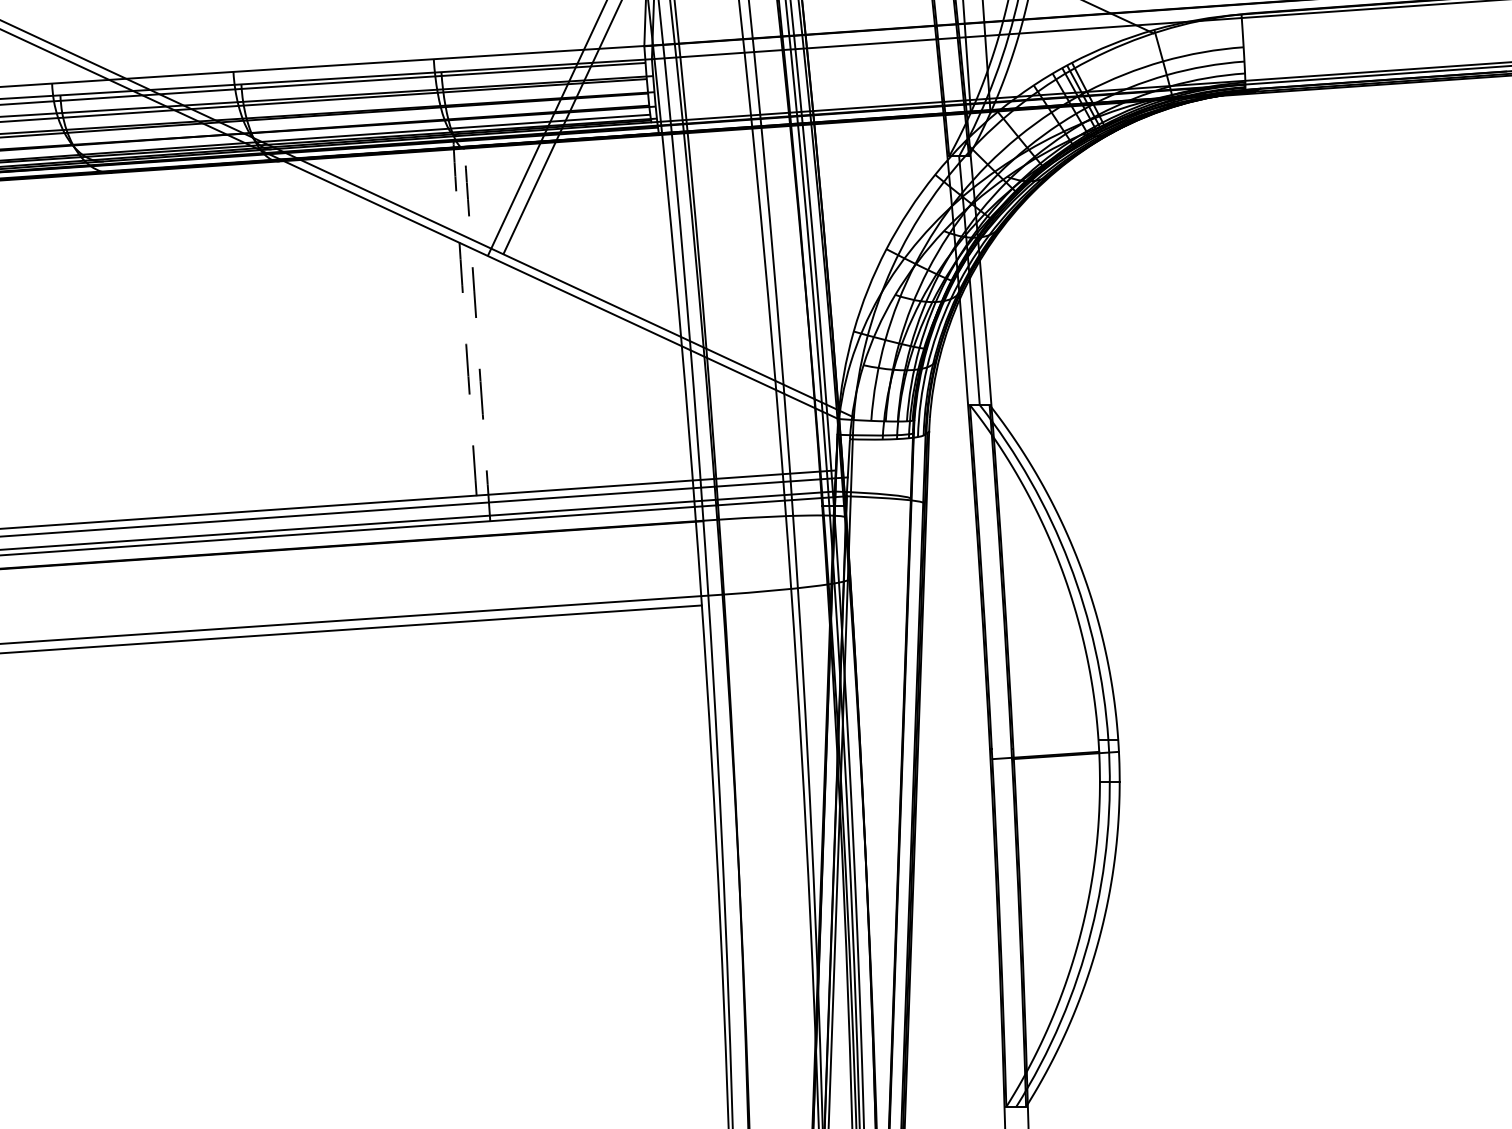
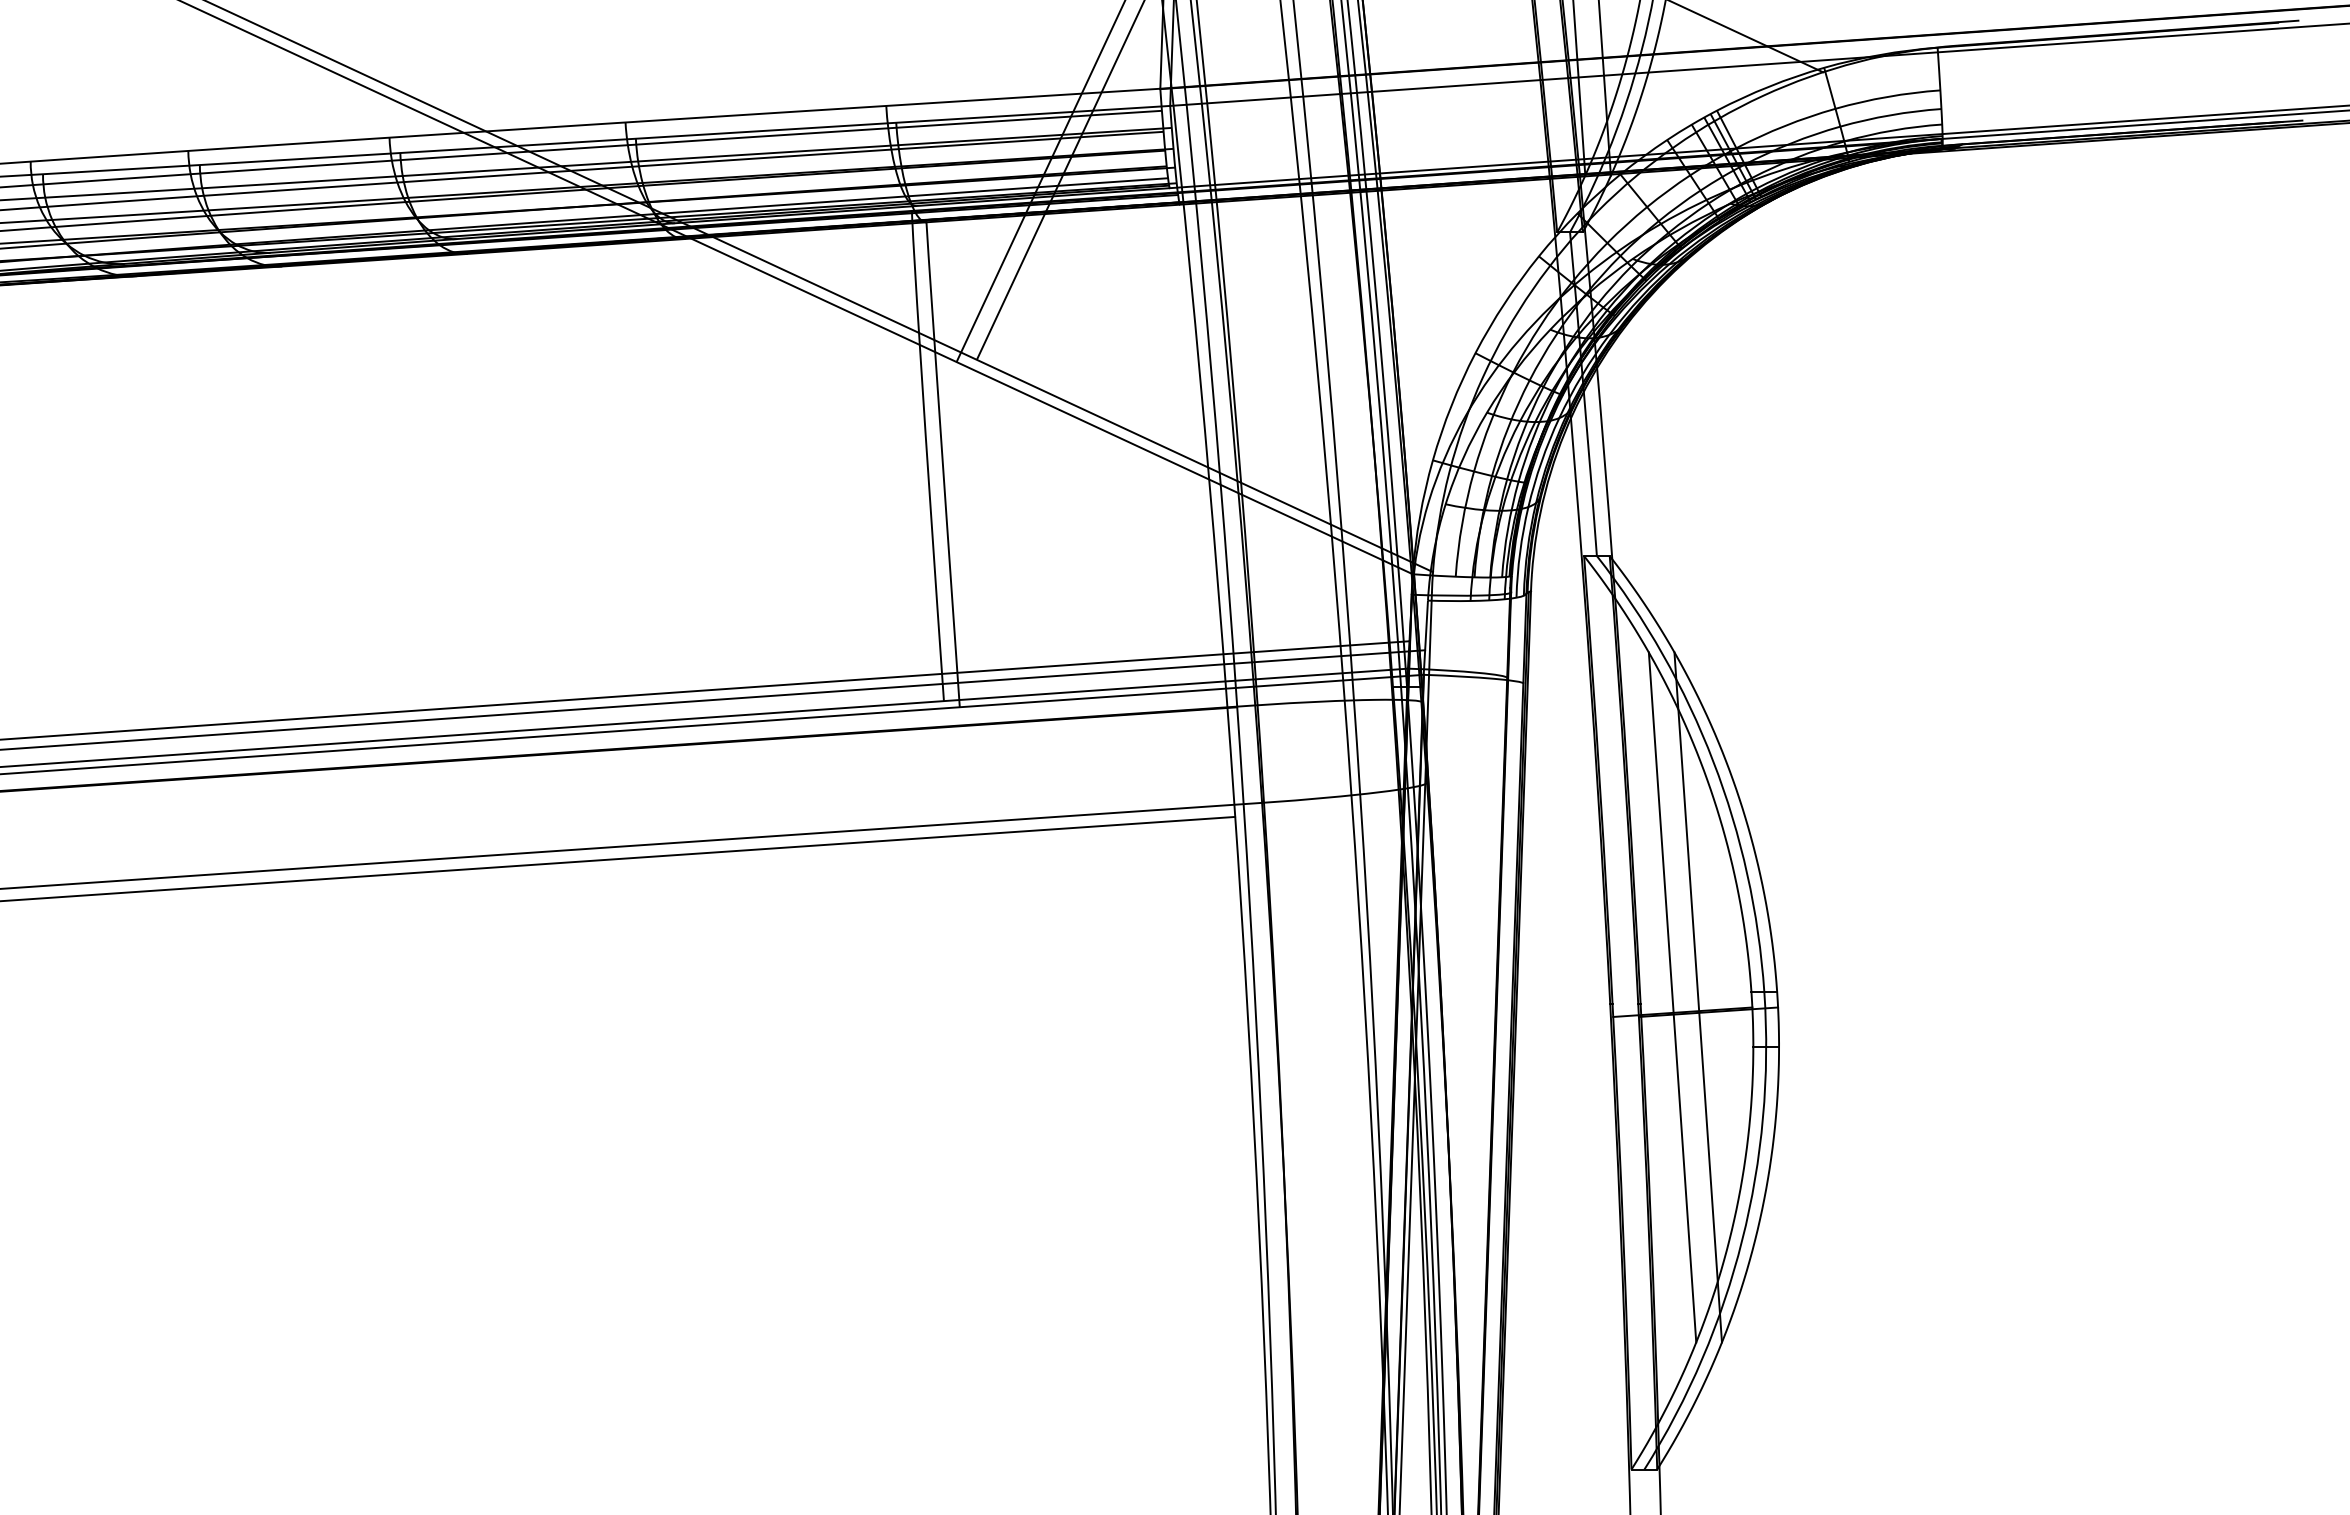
arc: (464, 320) -> (926, 446), dashed -> solid
arc: (476, 325) -> (942, 452), dashed -> solid
line: (1037, 744) -> (1672, 997), added
line: (1057, 744) -> (1697, 997), added

